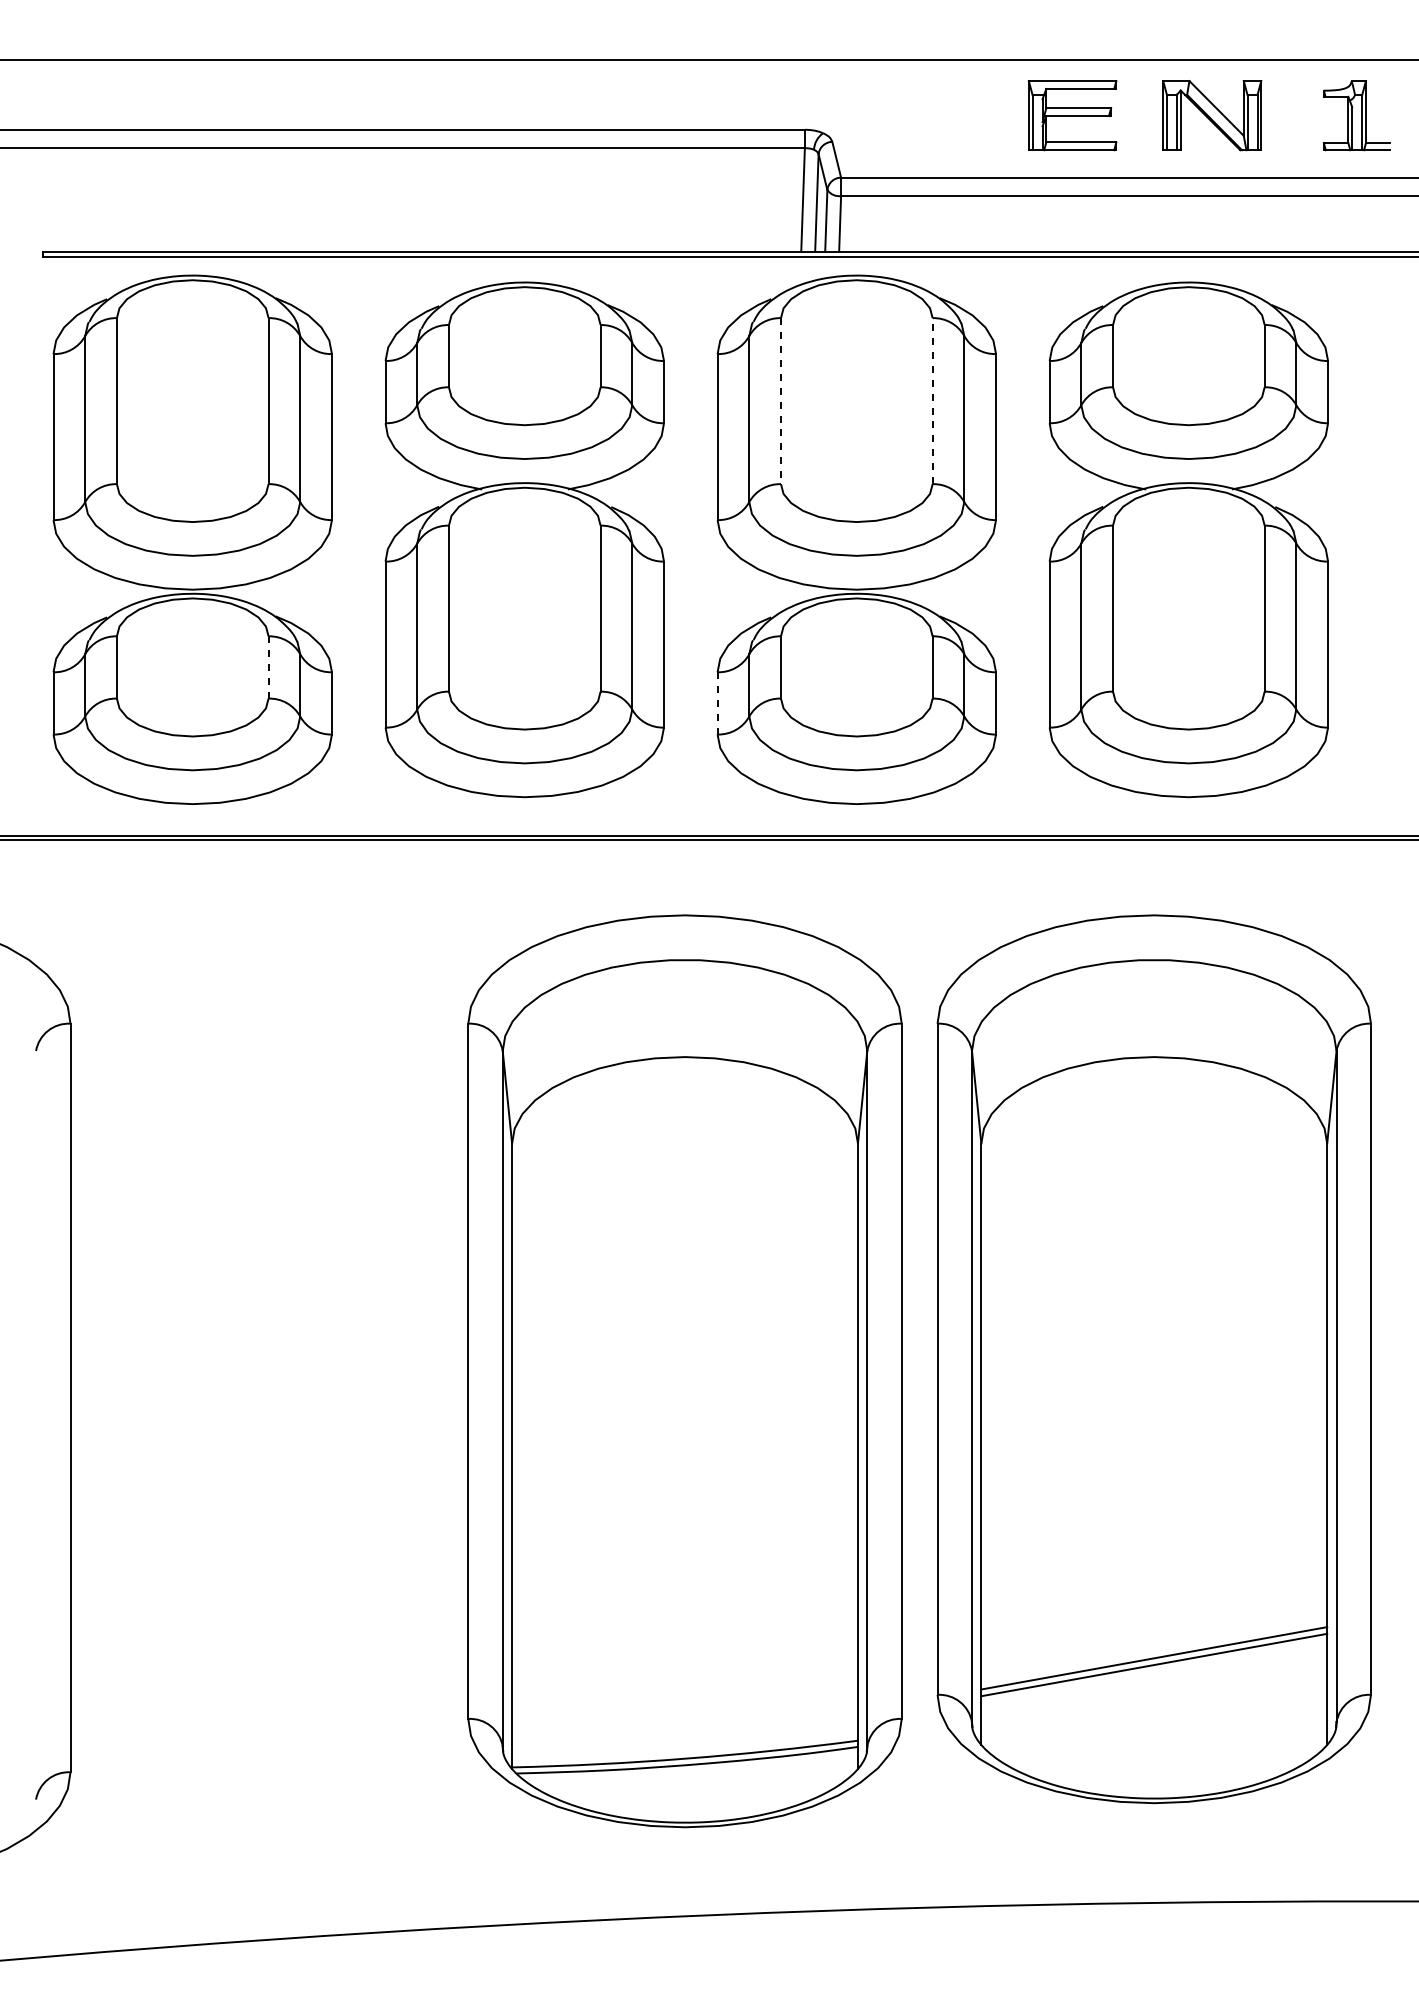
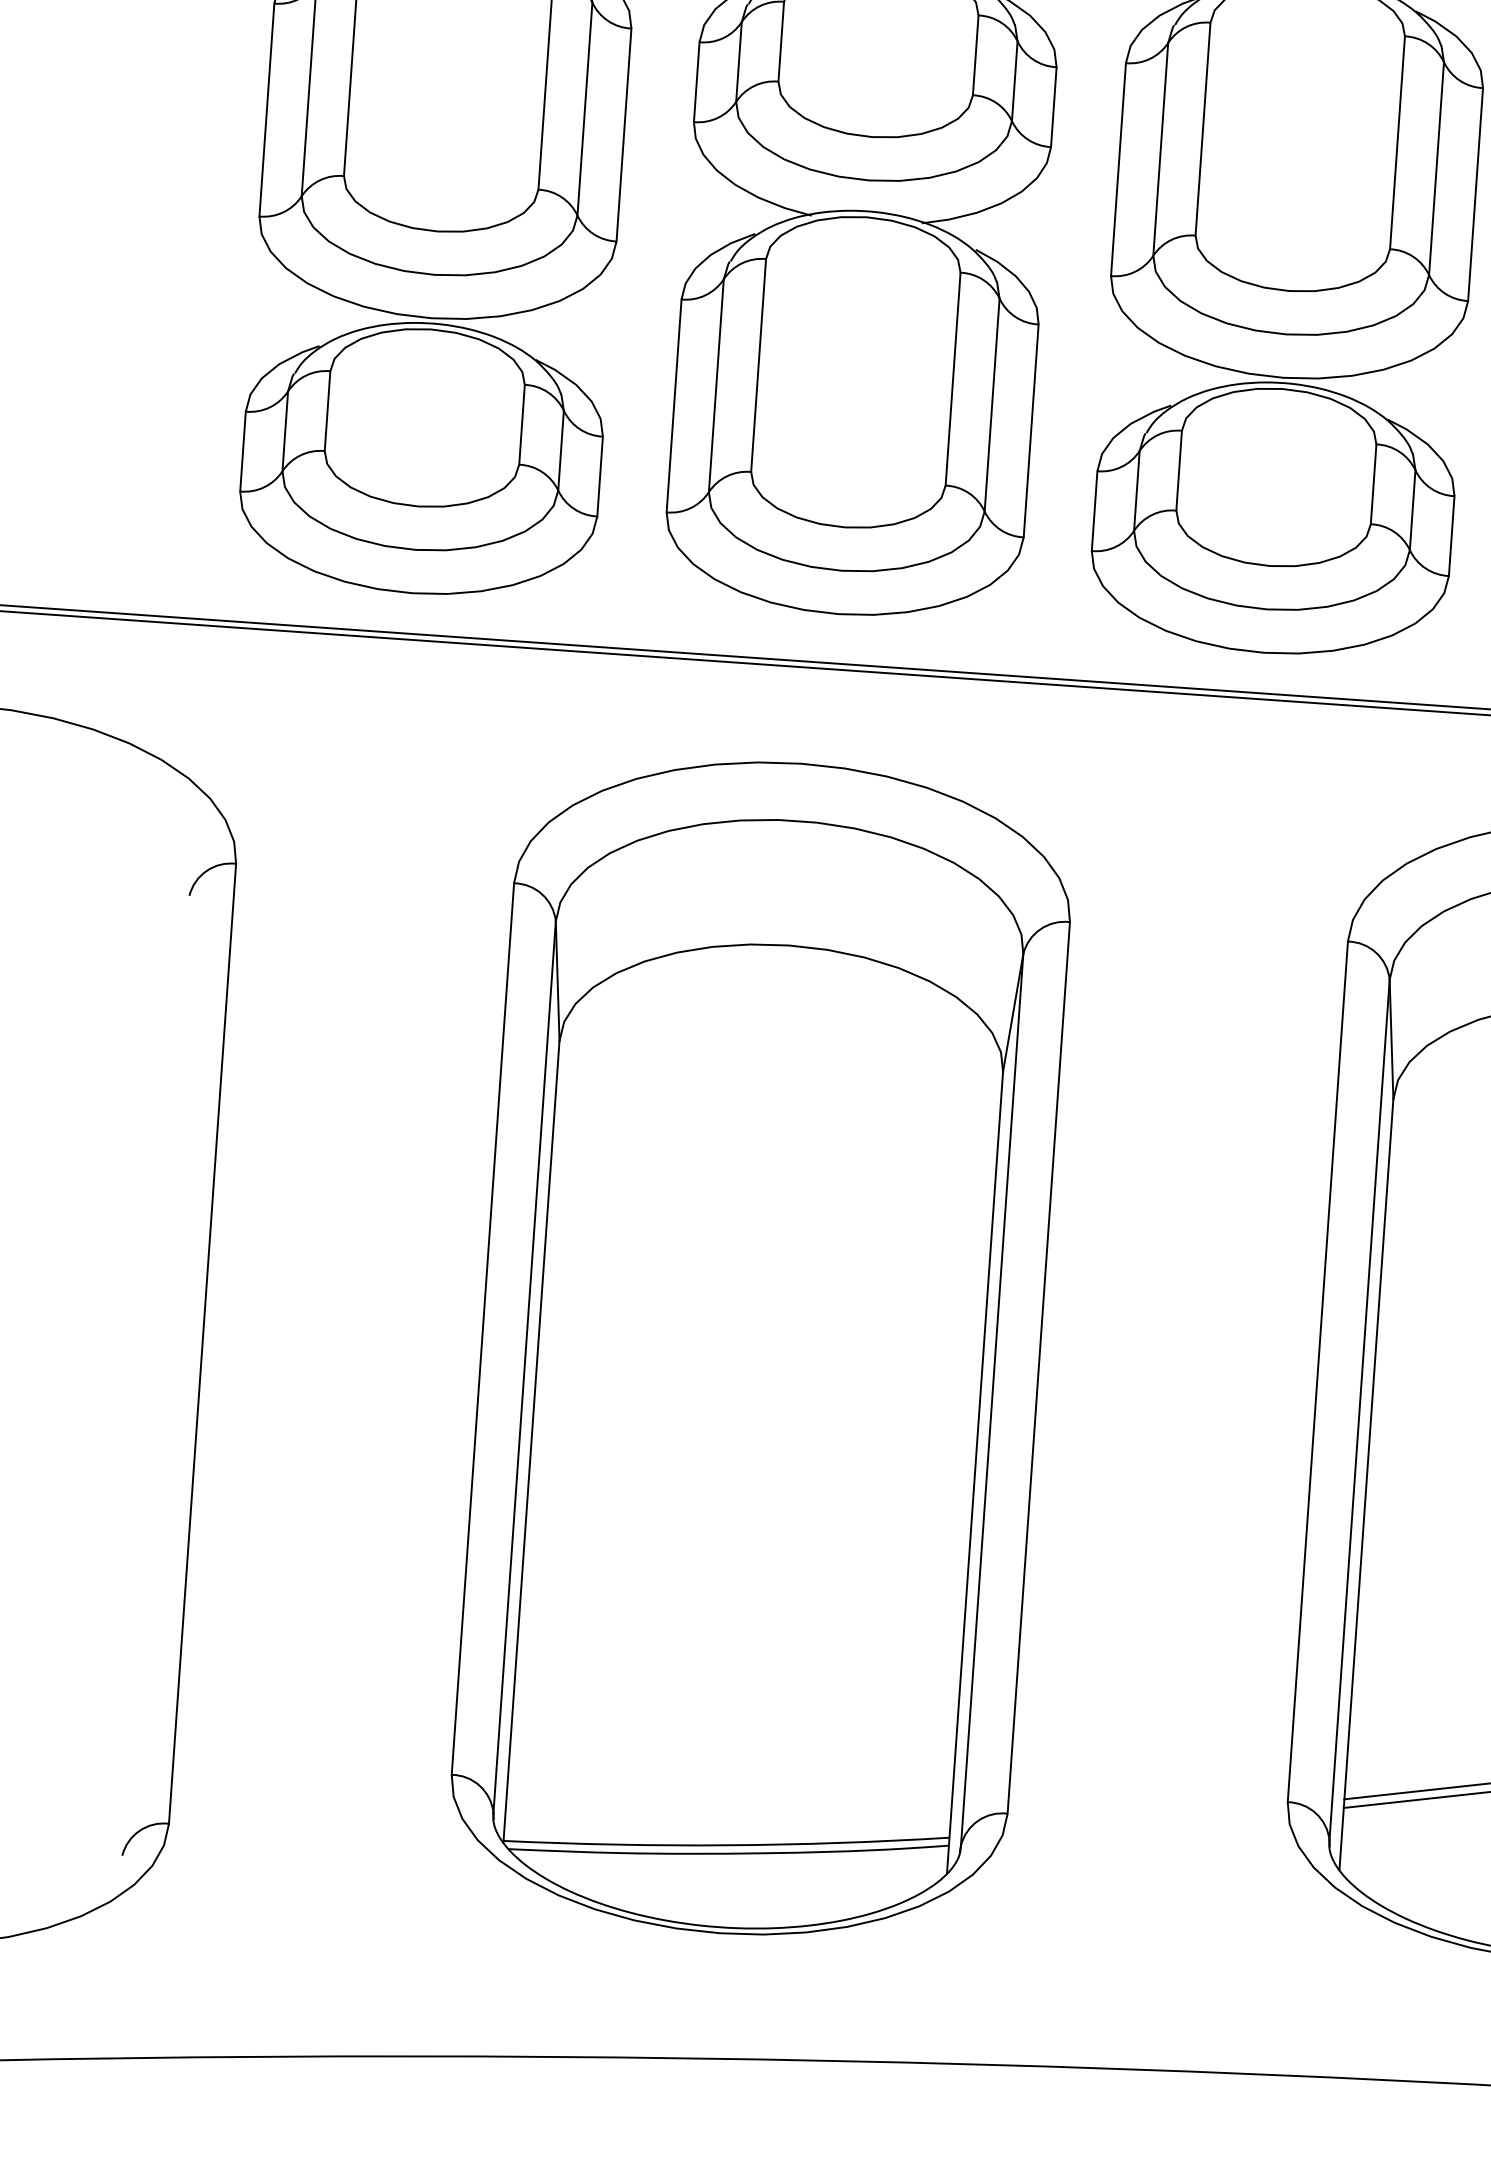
line: (932, 400) -> (1397, 141), dashed -> solid
line: (780, 401) -> (1202, 129), dashed -> solid
line: (268, 666) -> (522, 423), dashed -> solid
line: (717, 702) -> (1094, 509), dashed -> solid
part: (684, 1371) -> (760, 1348), moved

